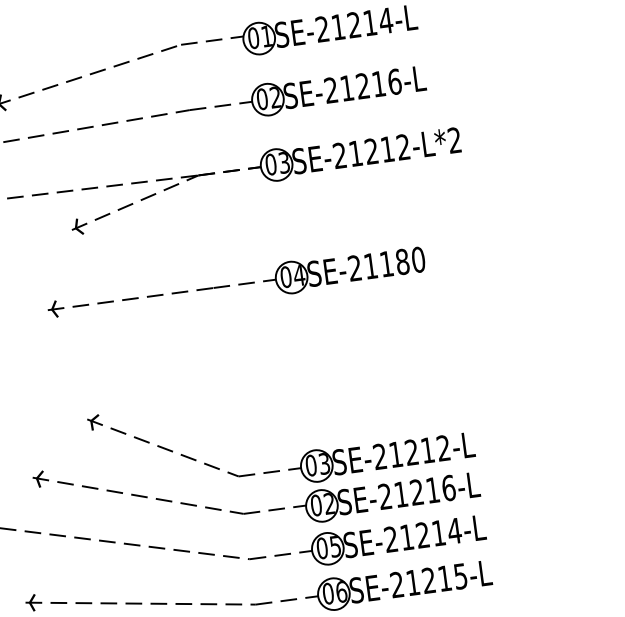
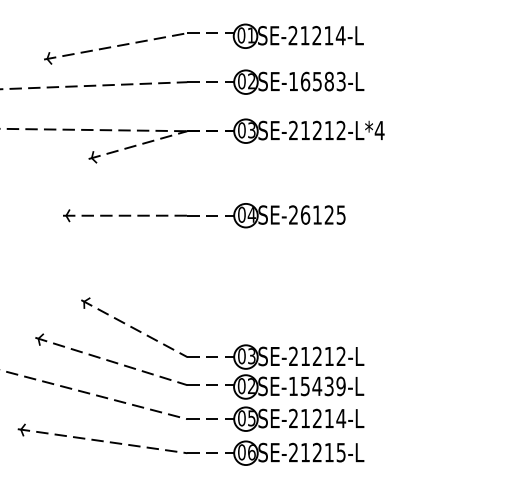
text: (363, 86) -> (317, 81), SE-21216-L -> SE-16583-L
text: (454, 140) -> (379, 130), SE-21212-L*2 -> SE-21212-L*4
text: (394, 262) -> (323, 214), SE-21180 -> SE-26125
text: (416, 492) -> (316, 386), SE-21216-L -> SE-15439-L

